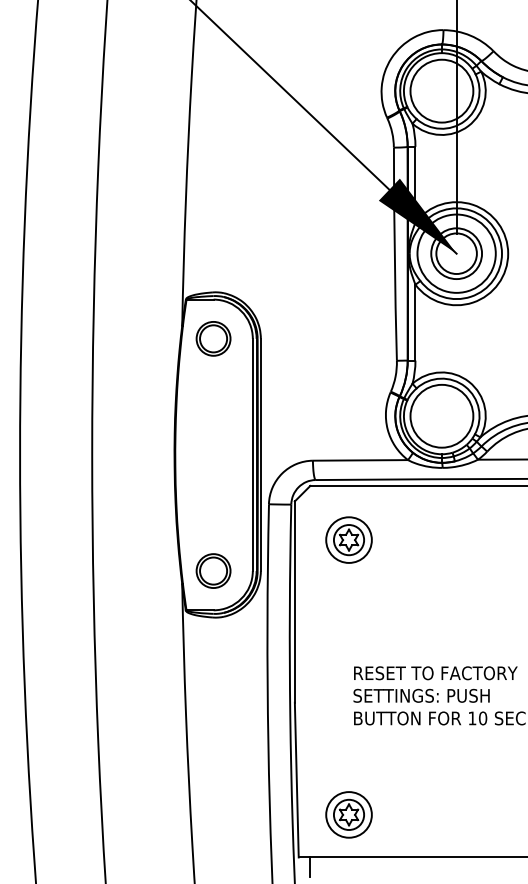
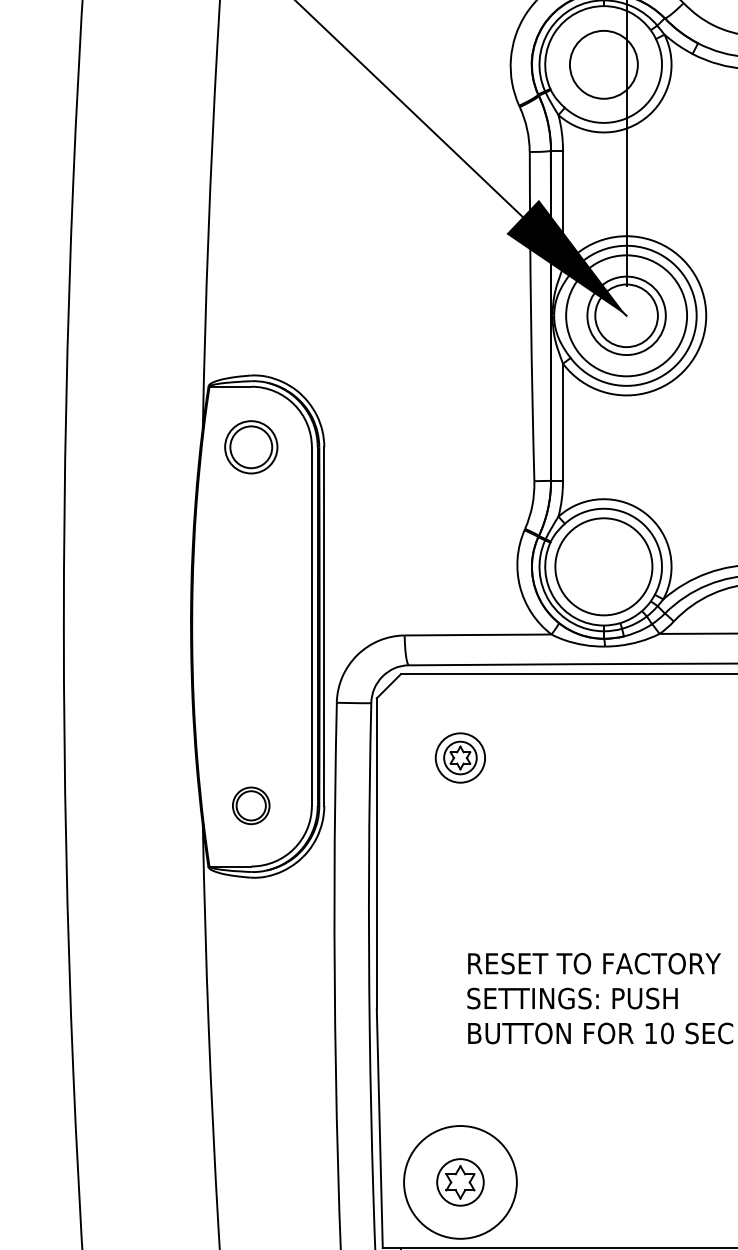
circle: (441, 90) -> (603, 63), size x0.7
part: (348, 539) -> (459, 757), size x0.7
part: (213, 570) -> (251, 805), size x0.7
circle: (348, 814) -> (459, 1181), size x1.6

